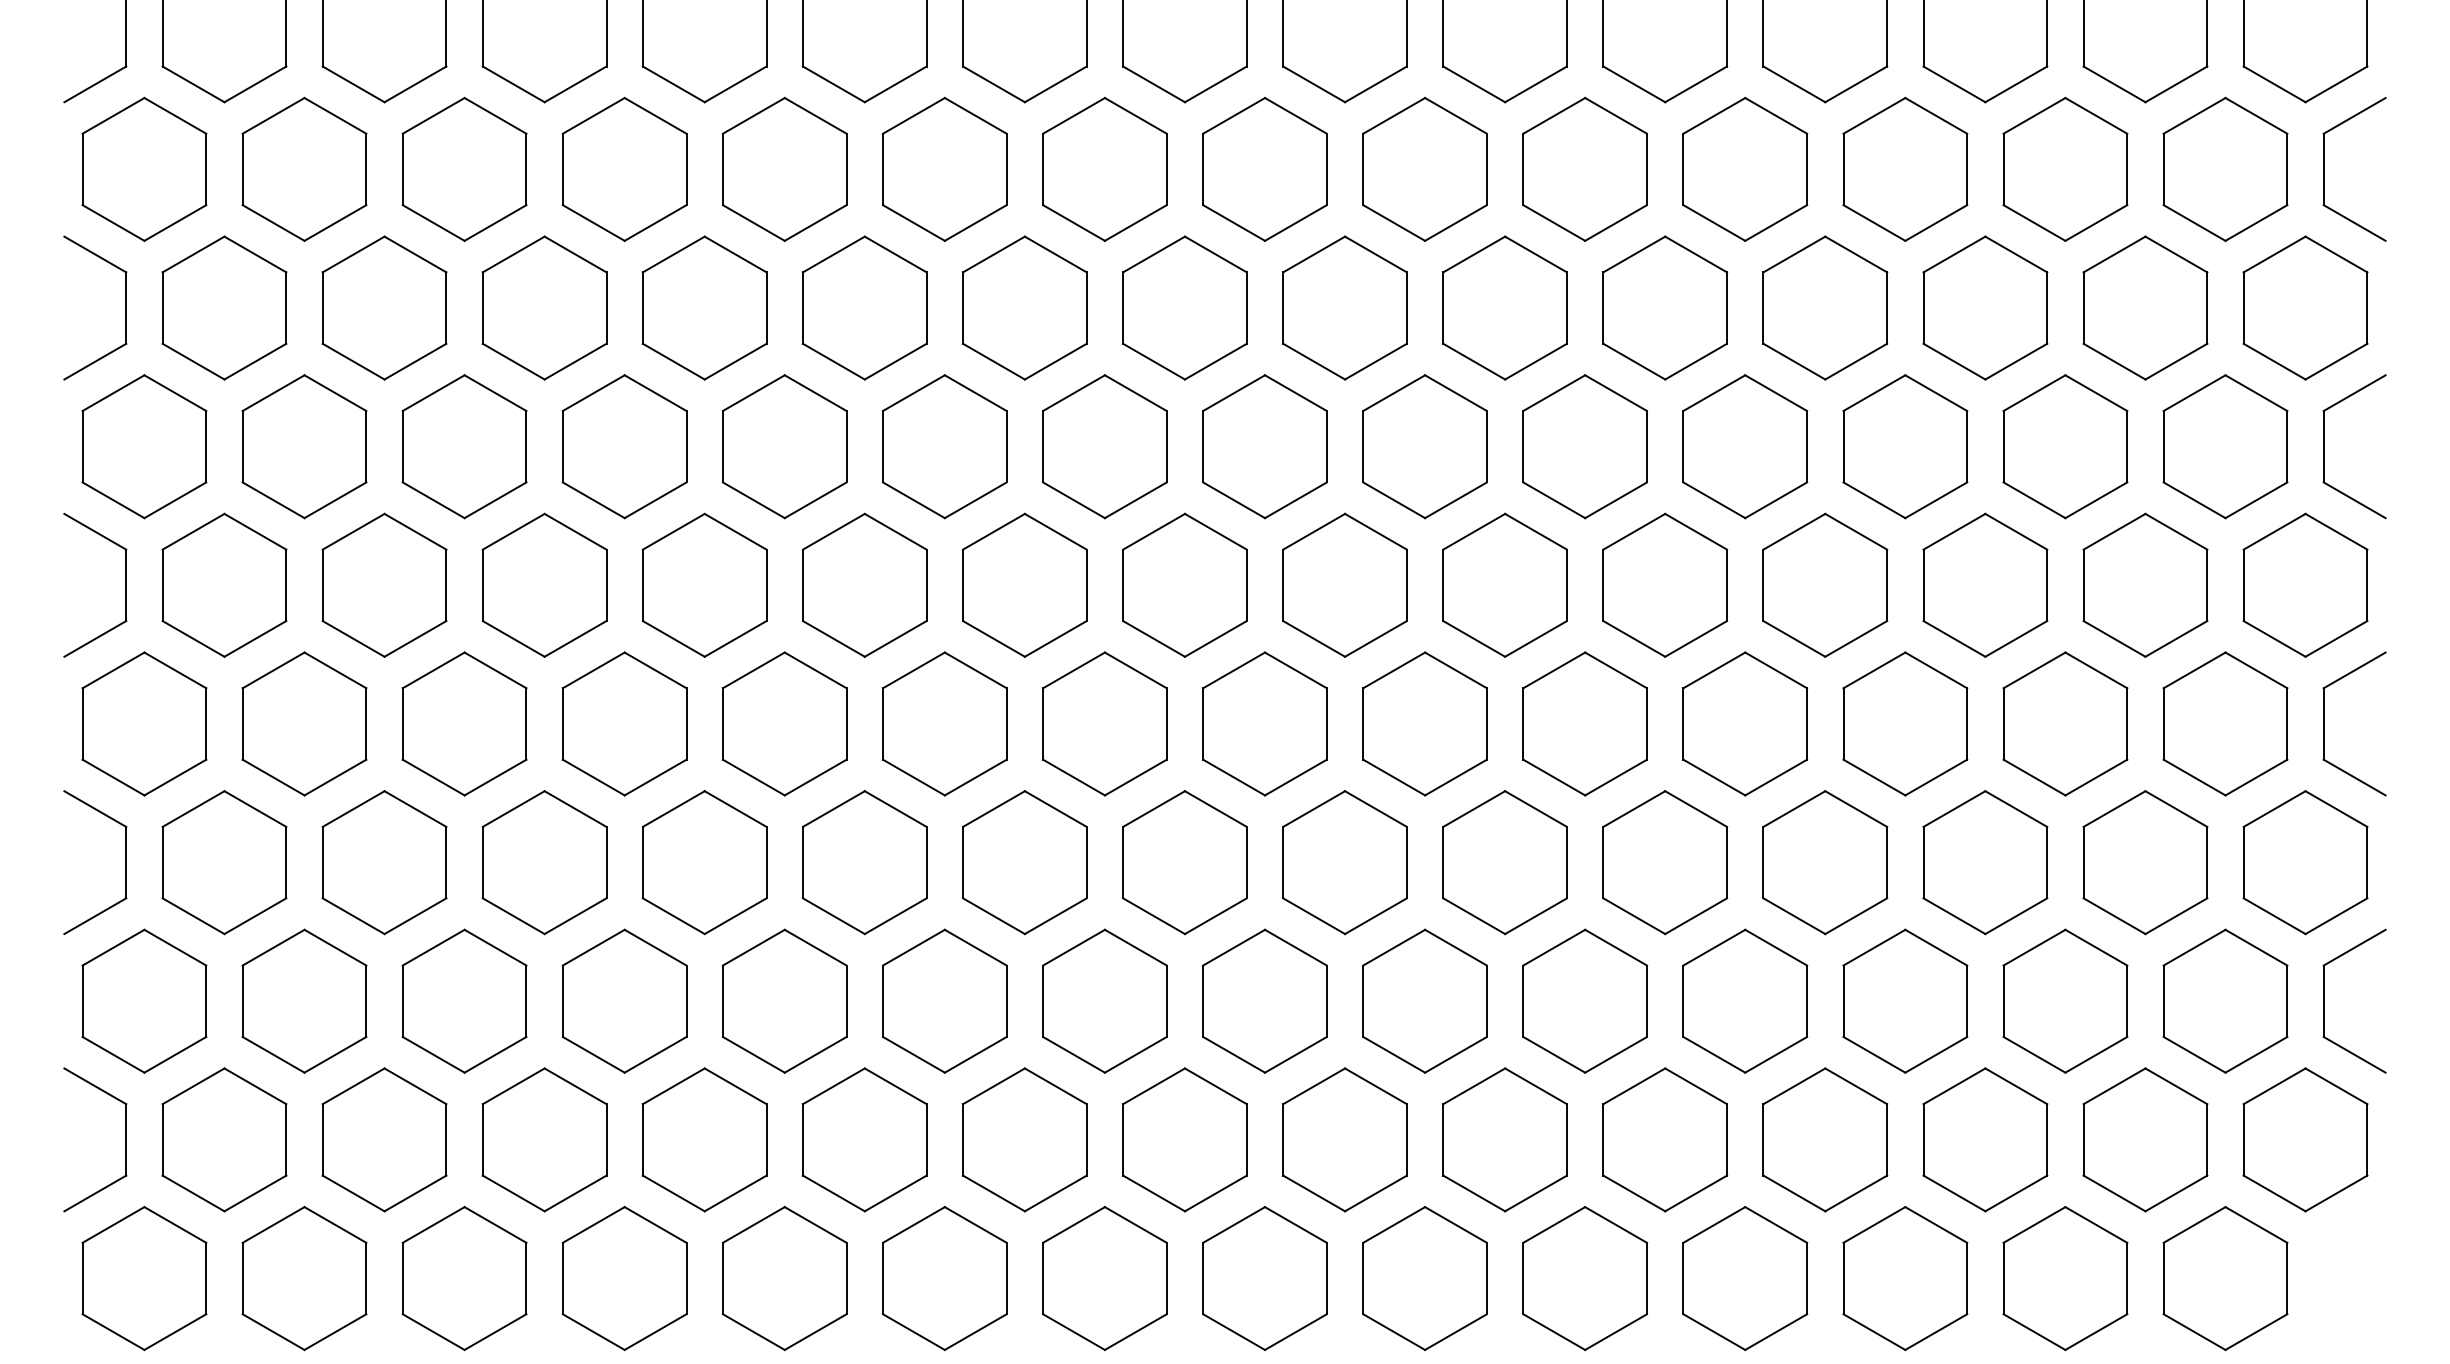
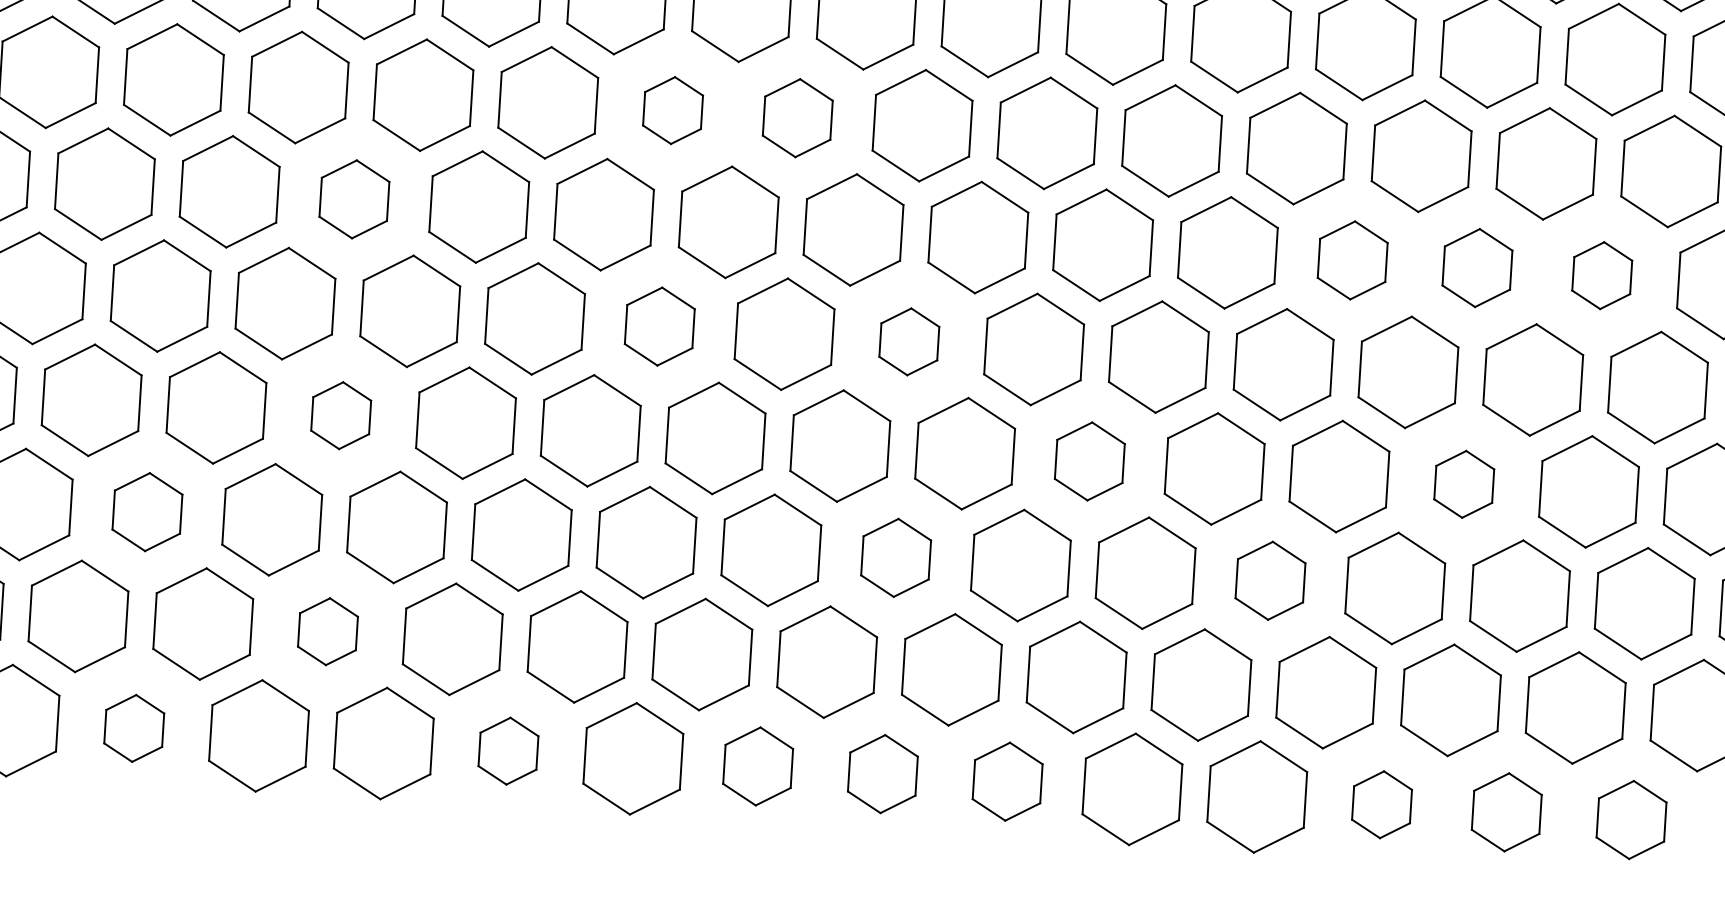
part: (944, 446) -> (672, 110), size x0.6
part: (1104, 446) -> (797, 117), size x0.7
part: (544, 584) -> (354, 198), size x0.7
part: (1825, 584) -> (1352, 259), size x0.7
part: (1985, 584) -> (1477, 267), size x0.7
part: (2145, 584) -> (1602, 275), size x0.6
part: (944, 723) -> (659, 326), size x0.7
part: (1264, 723) -> (908, 341), size x0.6
part: (544, 862) -> (341, 415), size x0.6
part: (1504, 862) -> (1089, 461), size x0.7
part: (1985, 862) -> (1464, 484), size x0.6
part: (304, 1000) -> (147, 511), size x0.7
part: (1264, 1000) -> (895, 557), size x0.7
part: (1745, 1000) -> (1270, 580), size x0.7
part: (544, 1139) -> (327, 631), size x0.6
part: (304, 1278) -> (134, 728), size x0.6
part: (784, 1278) -> (508, 751), size x0.6
part: (1104, 1278) -> (757, 766), size x0.7
part: (1264, 1278) -> (882, 774), size x0.7
part: (1424, 1278) -> (1007, 781), size x0.7
part: (1905, 1278) -> (1382, 804), size x0.6
part: (2065, 1278) -> (1506, 812), size x0.7
part: (2225, 1278) -> (1631, 819), size x0.7

